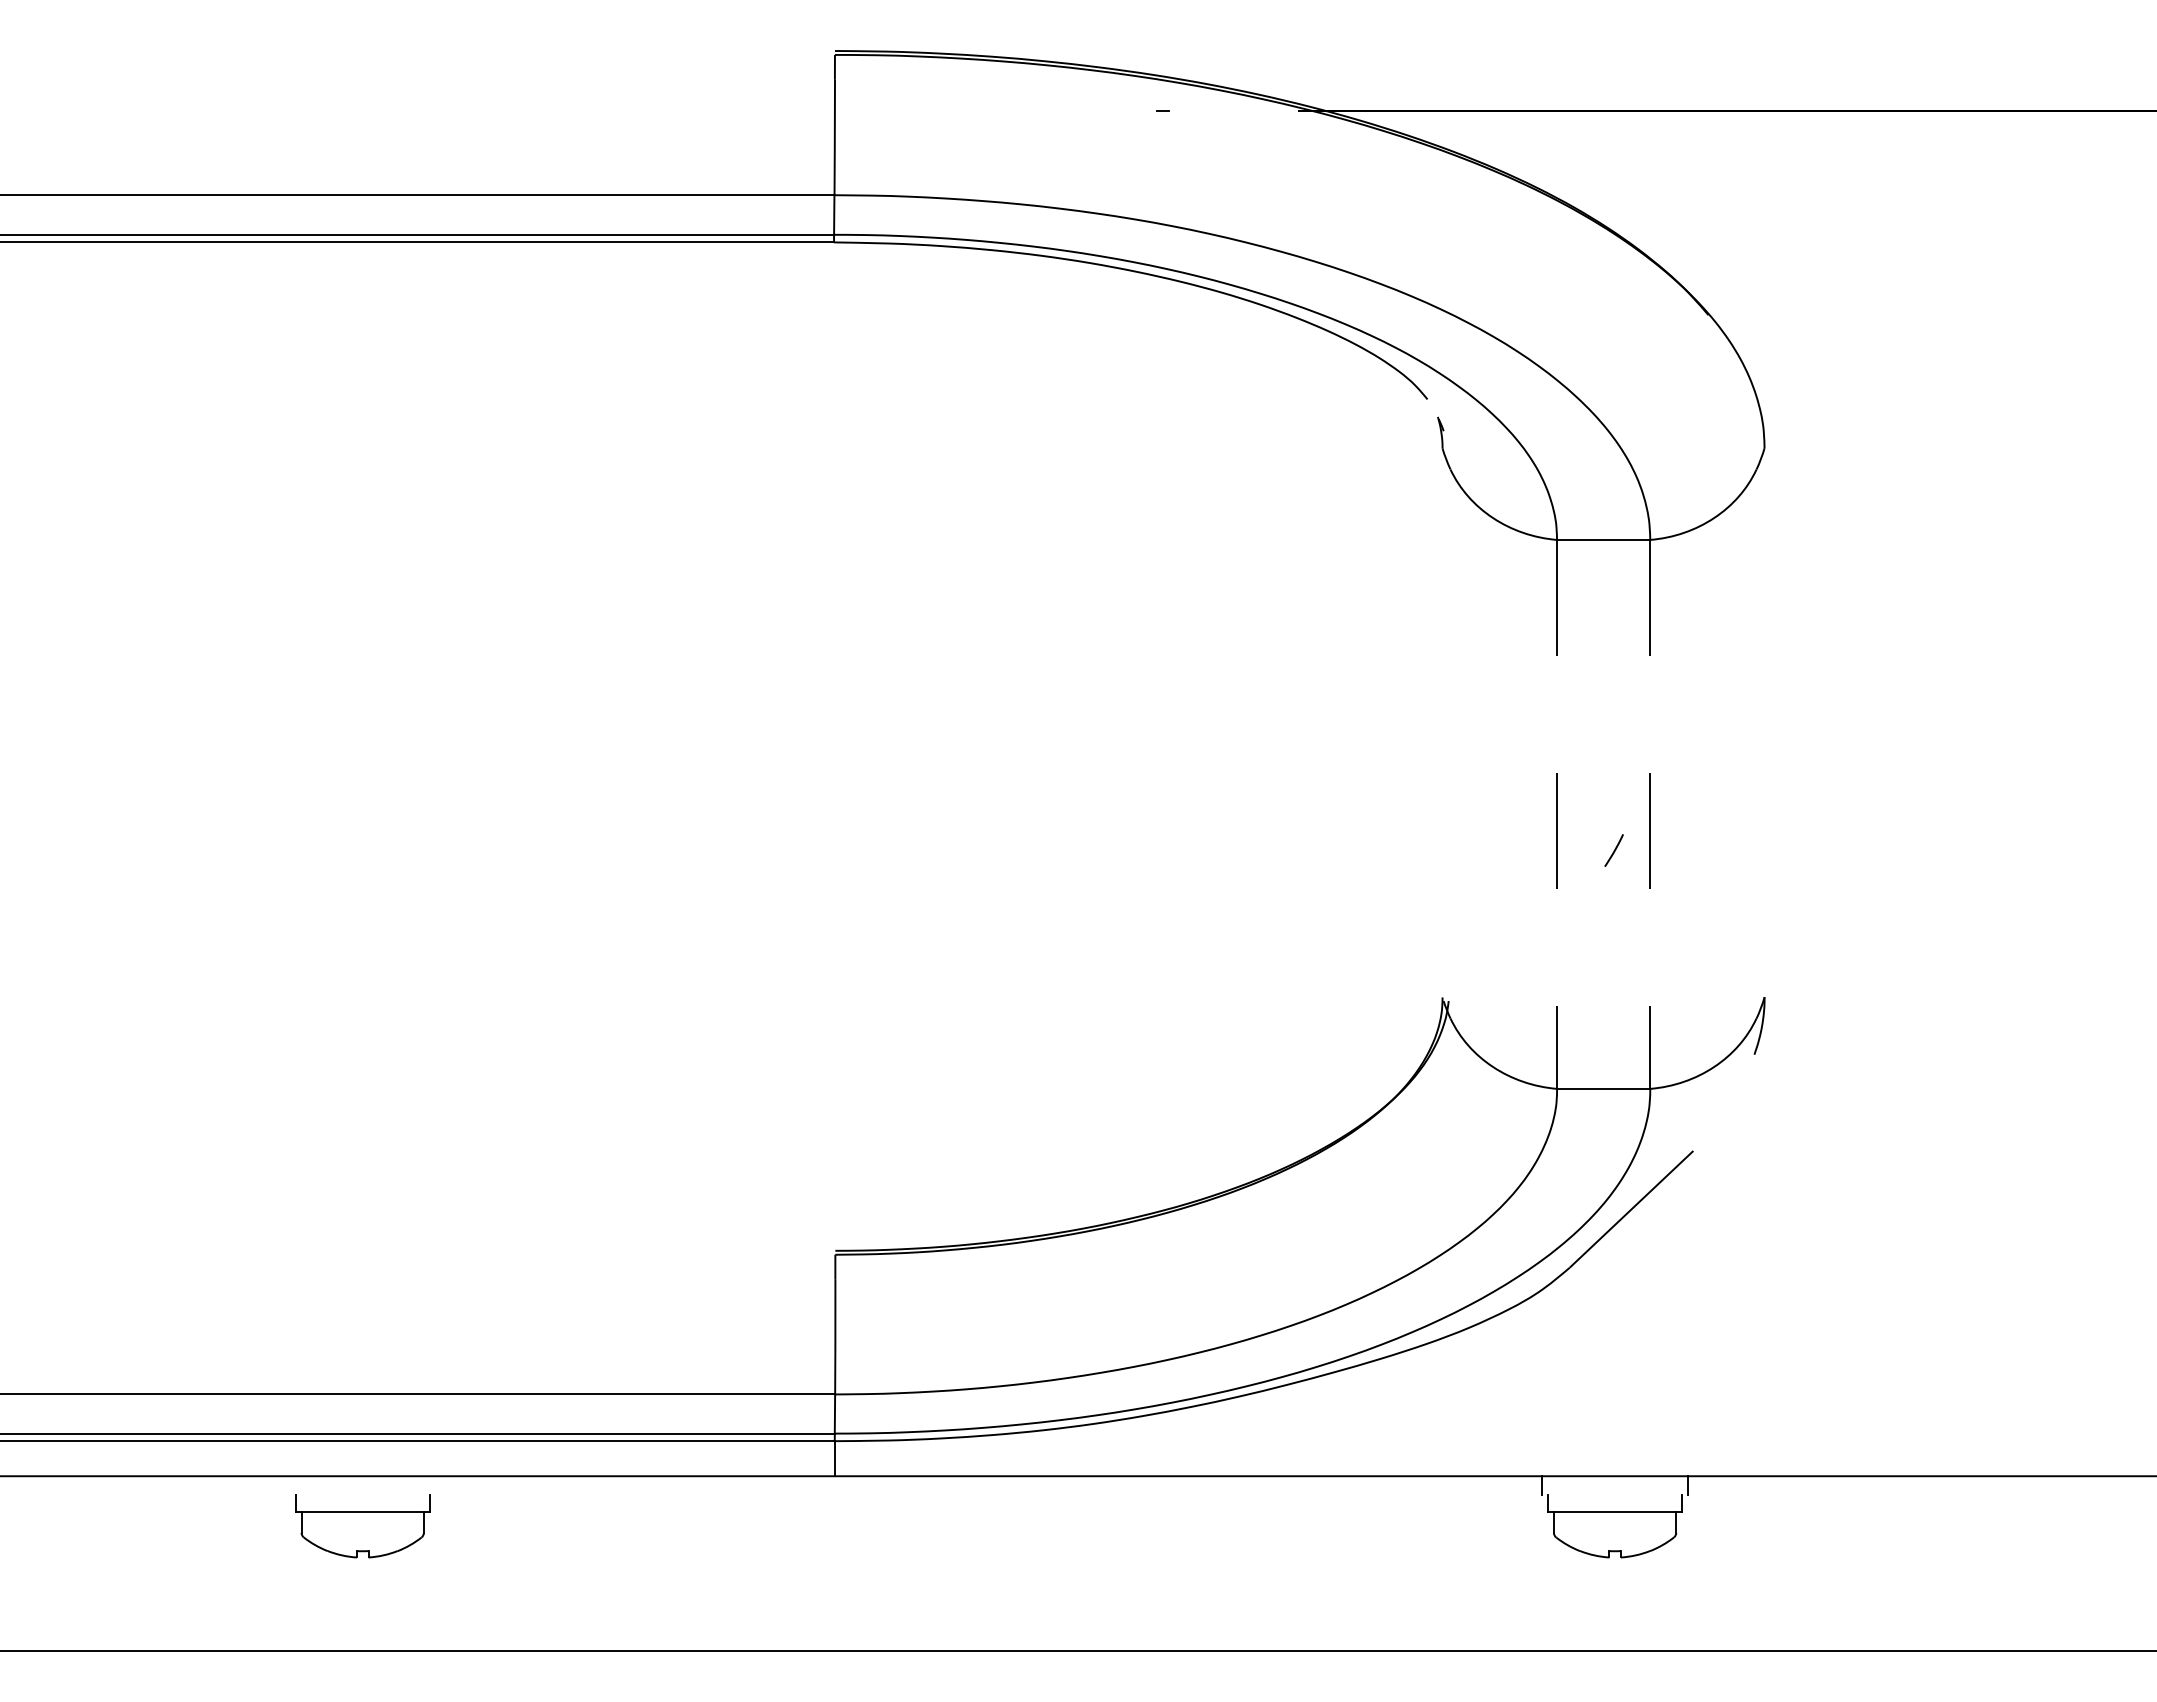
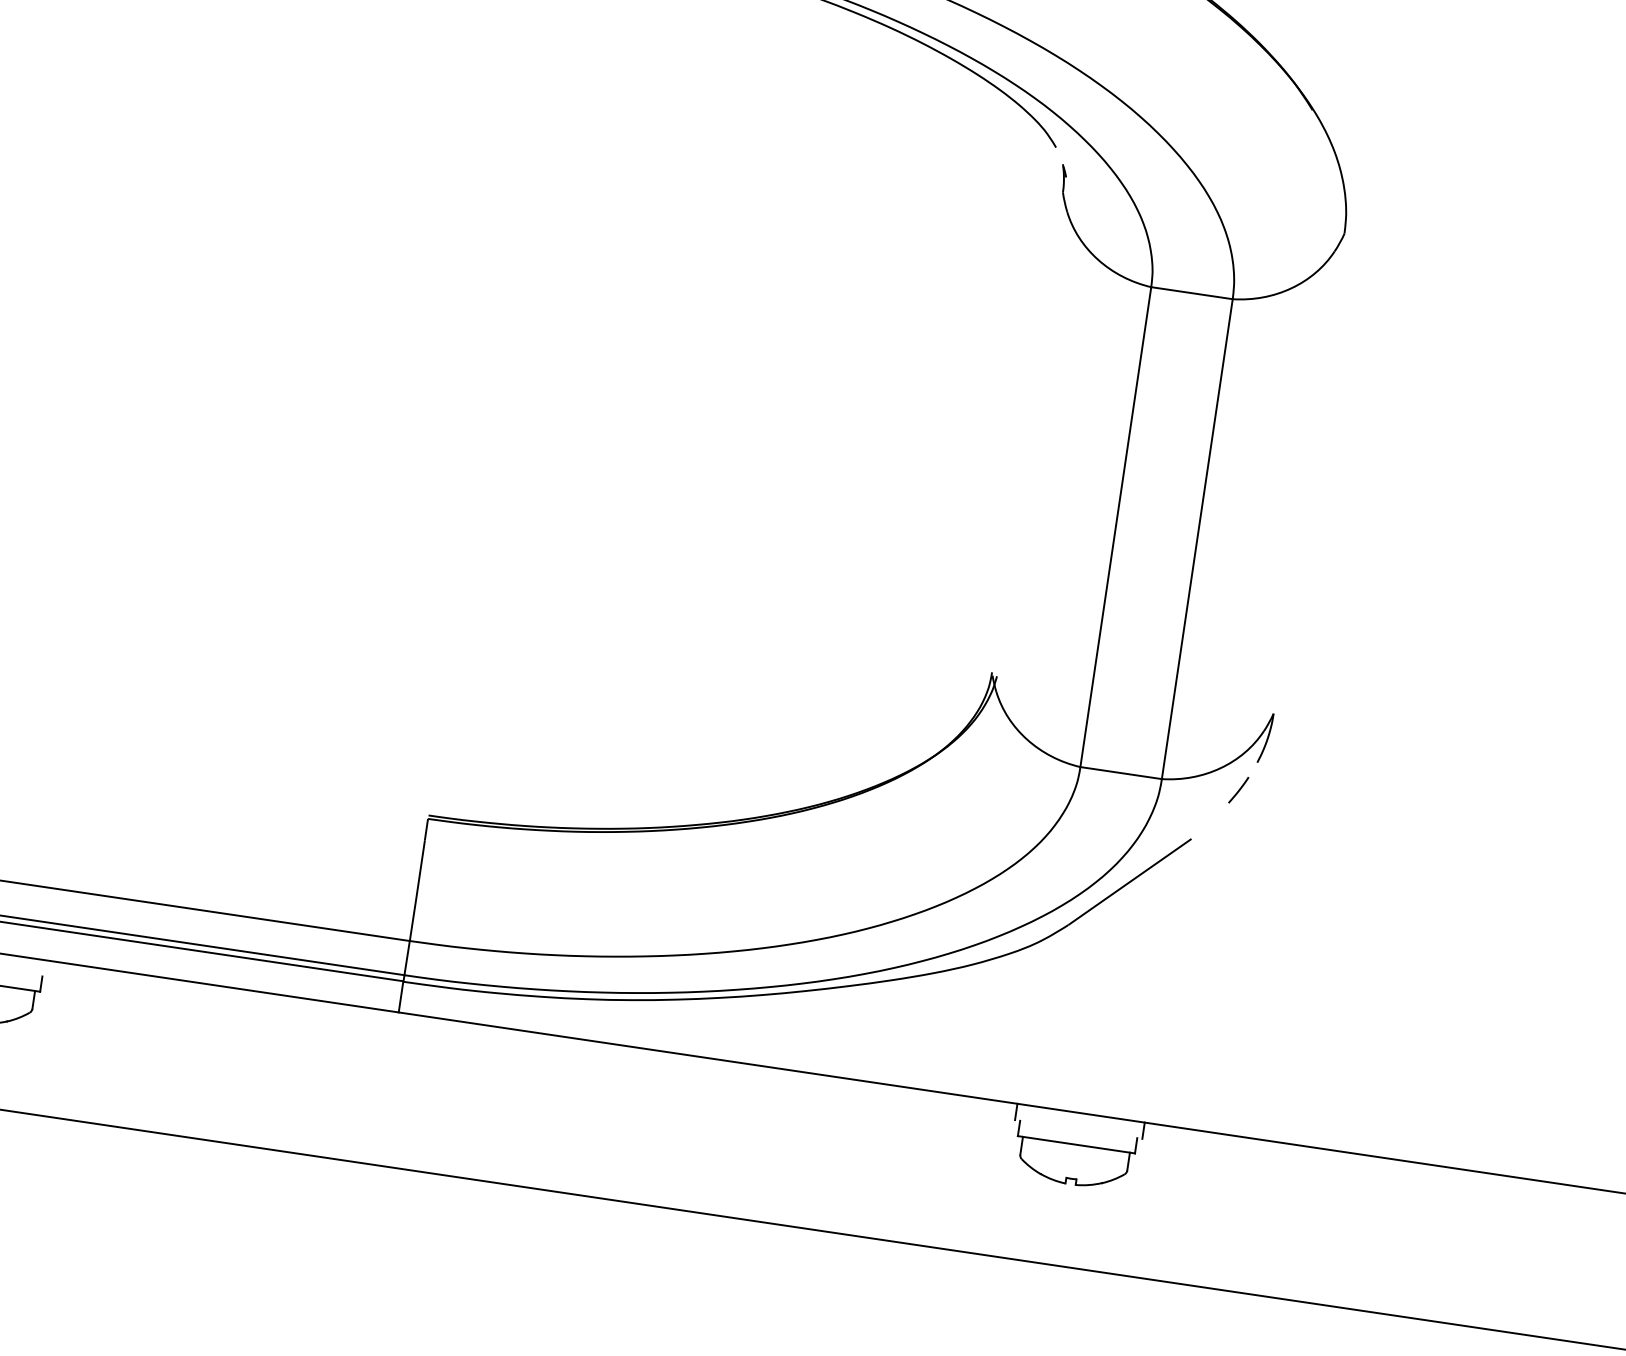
line: (1557, 814) -> (1116, 527), dashed -> solid
line: (1650, 814) -> (1197, 539), dashed -> solid
line: (1613, 850) -> (1238, 790), moved

